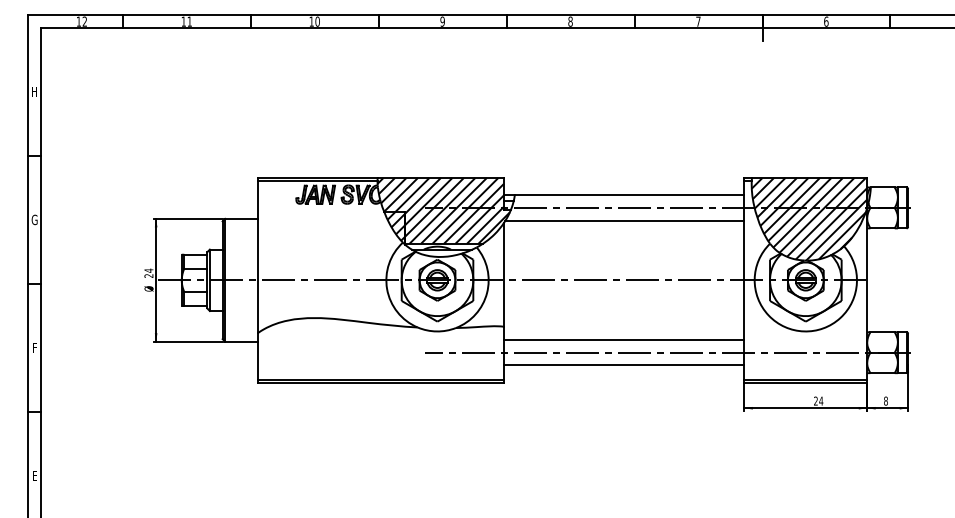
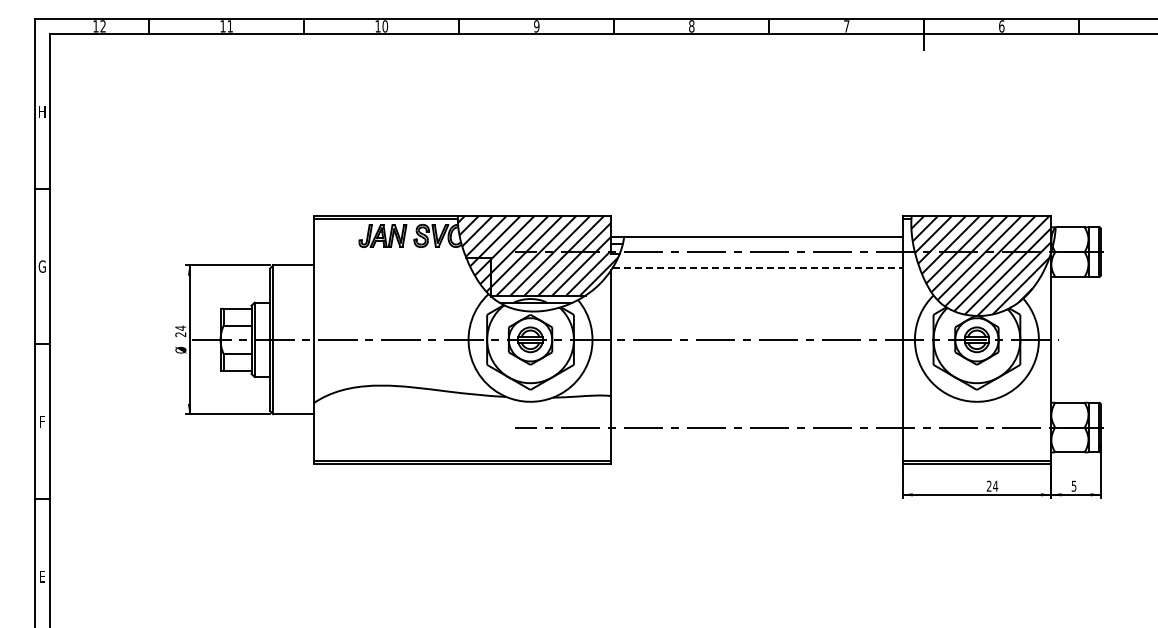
line: (624, 220) -> (757, 267), solid -> dashed
line: (623, 340) -> (756, 412), removed
line: (623, 365) -> (756, 443), removed
text: (885, 400) -> (1073, 485), 8 -> 5

